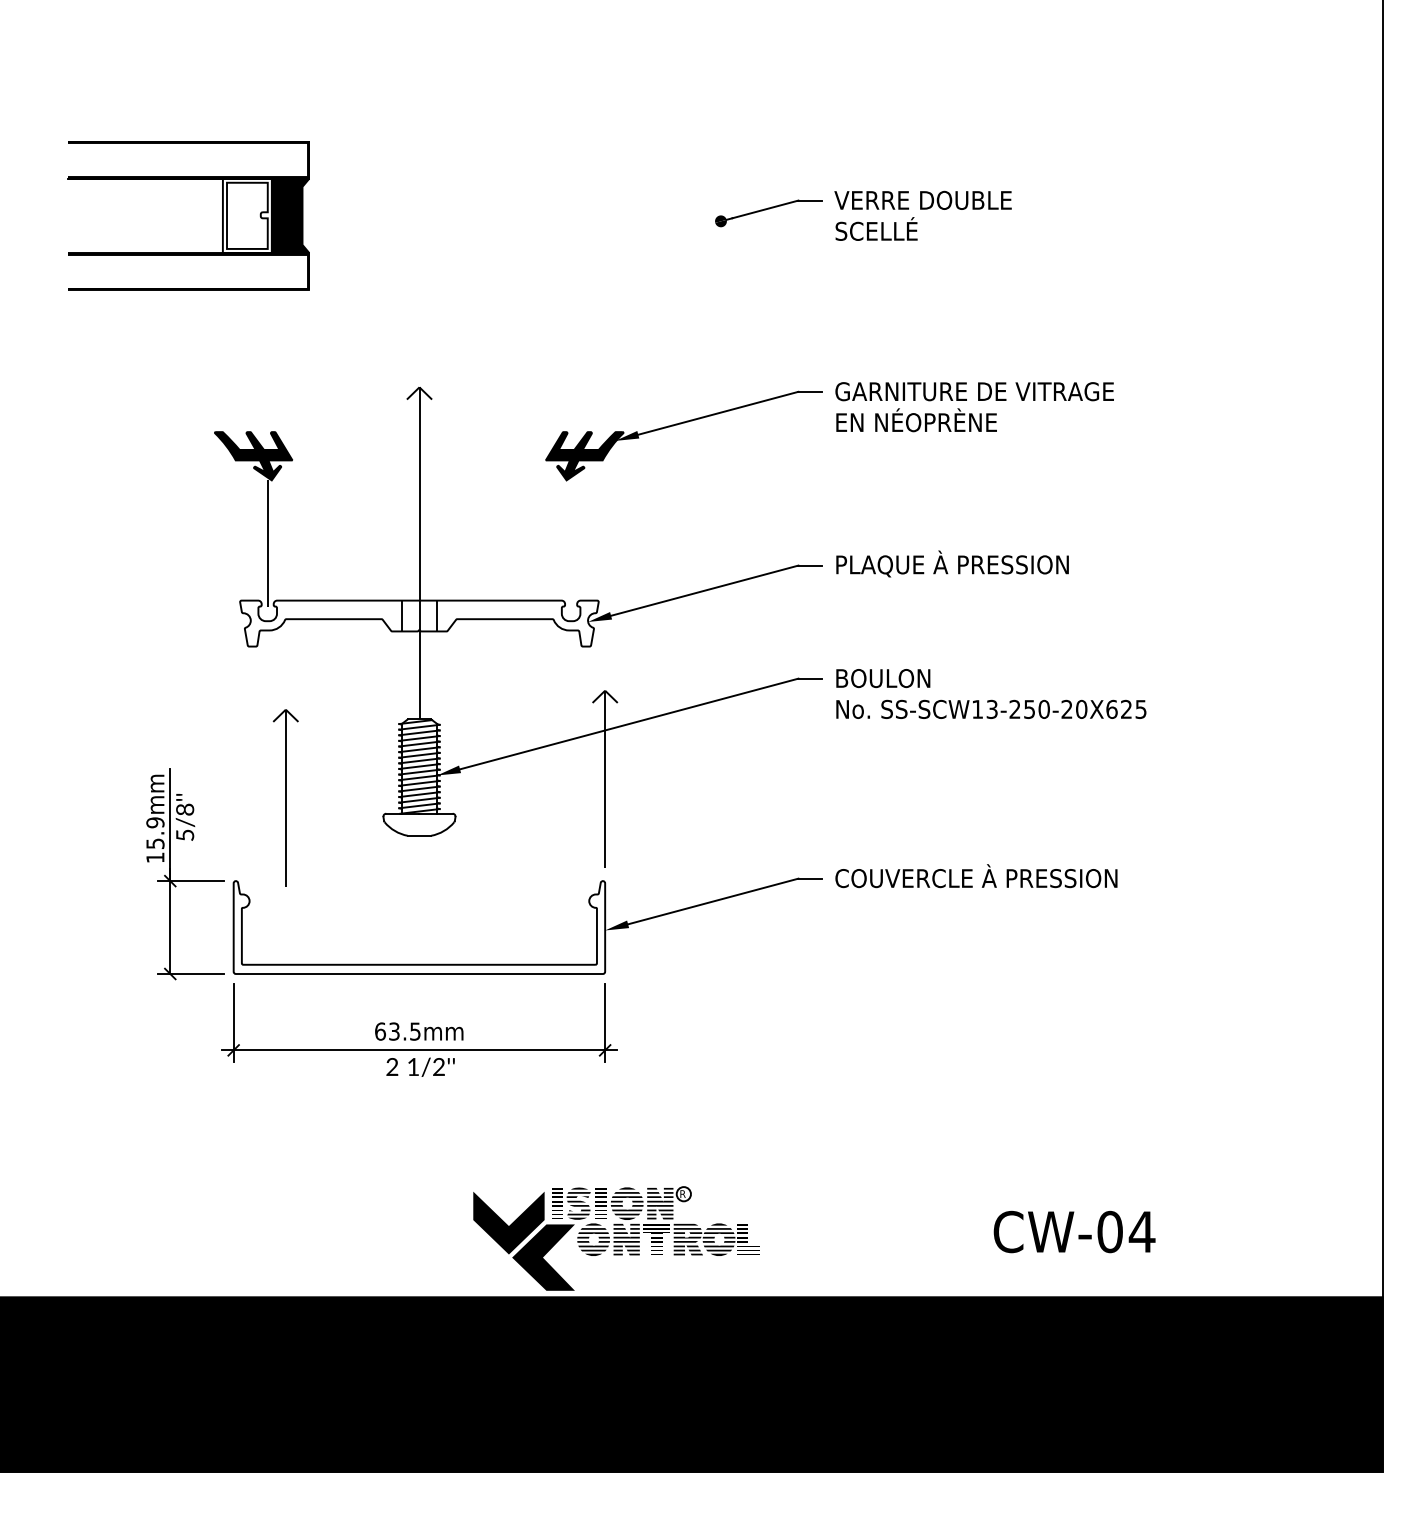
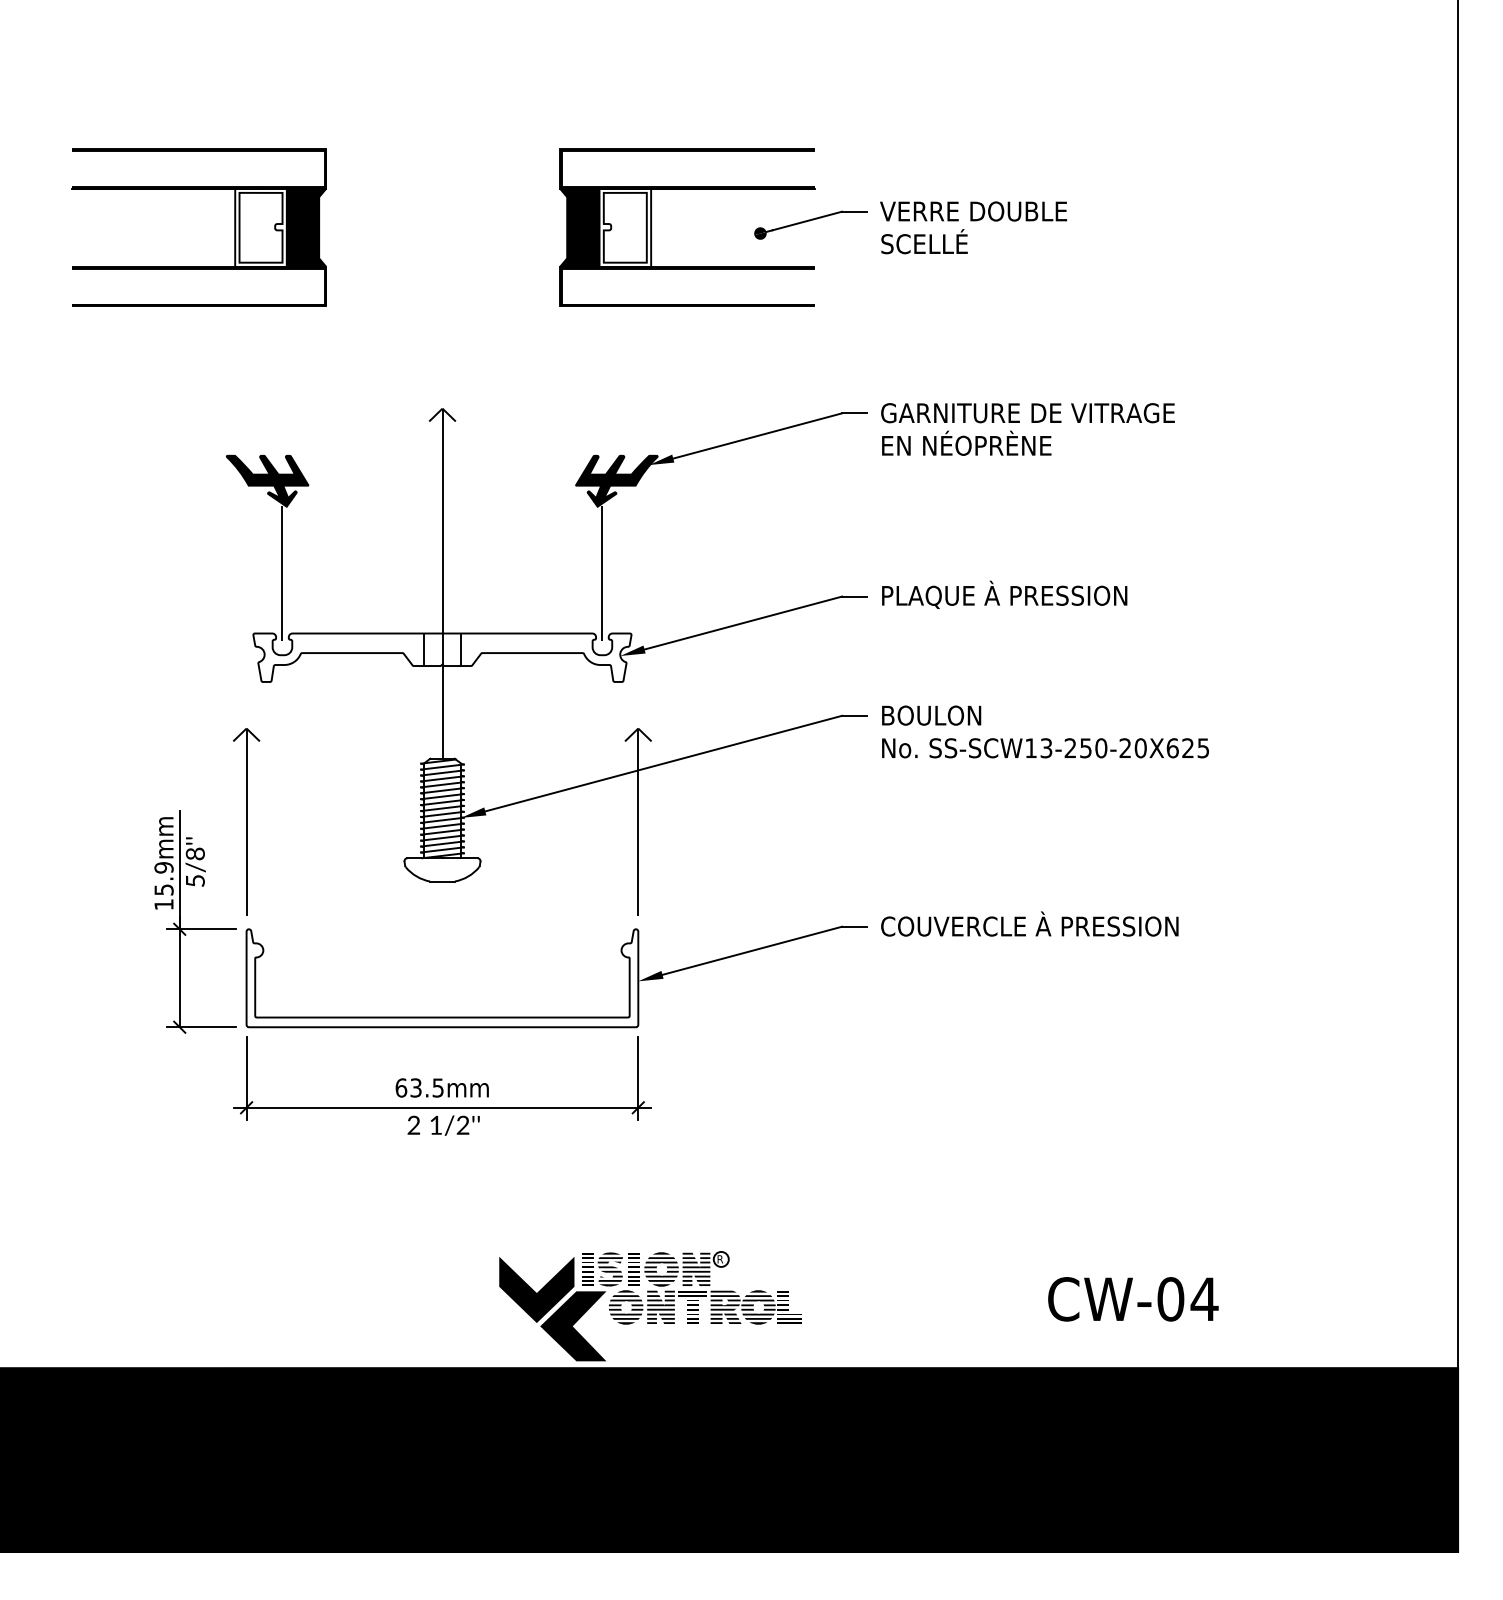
part: (617, 215) -> (651, 227), added
line: (571, 543) -> (602, 573), added
part: (285, 797) -> (246, 821), moved

